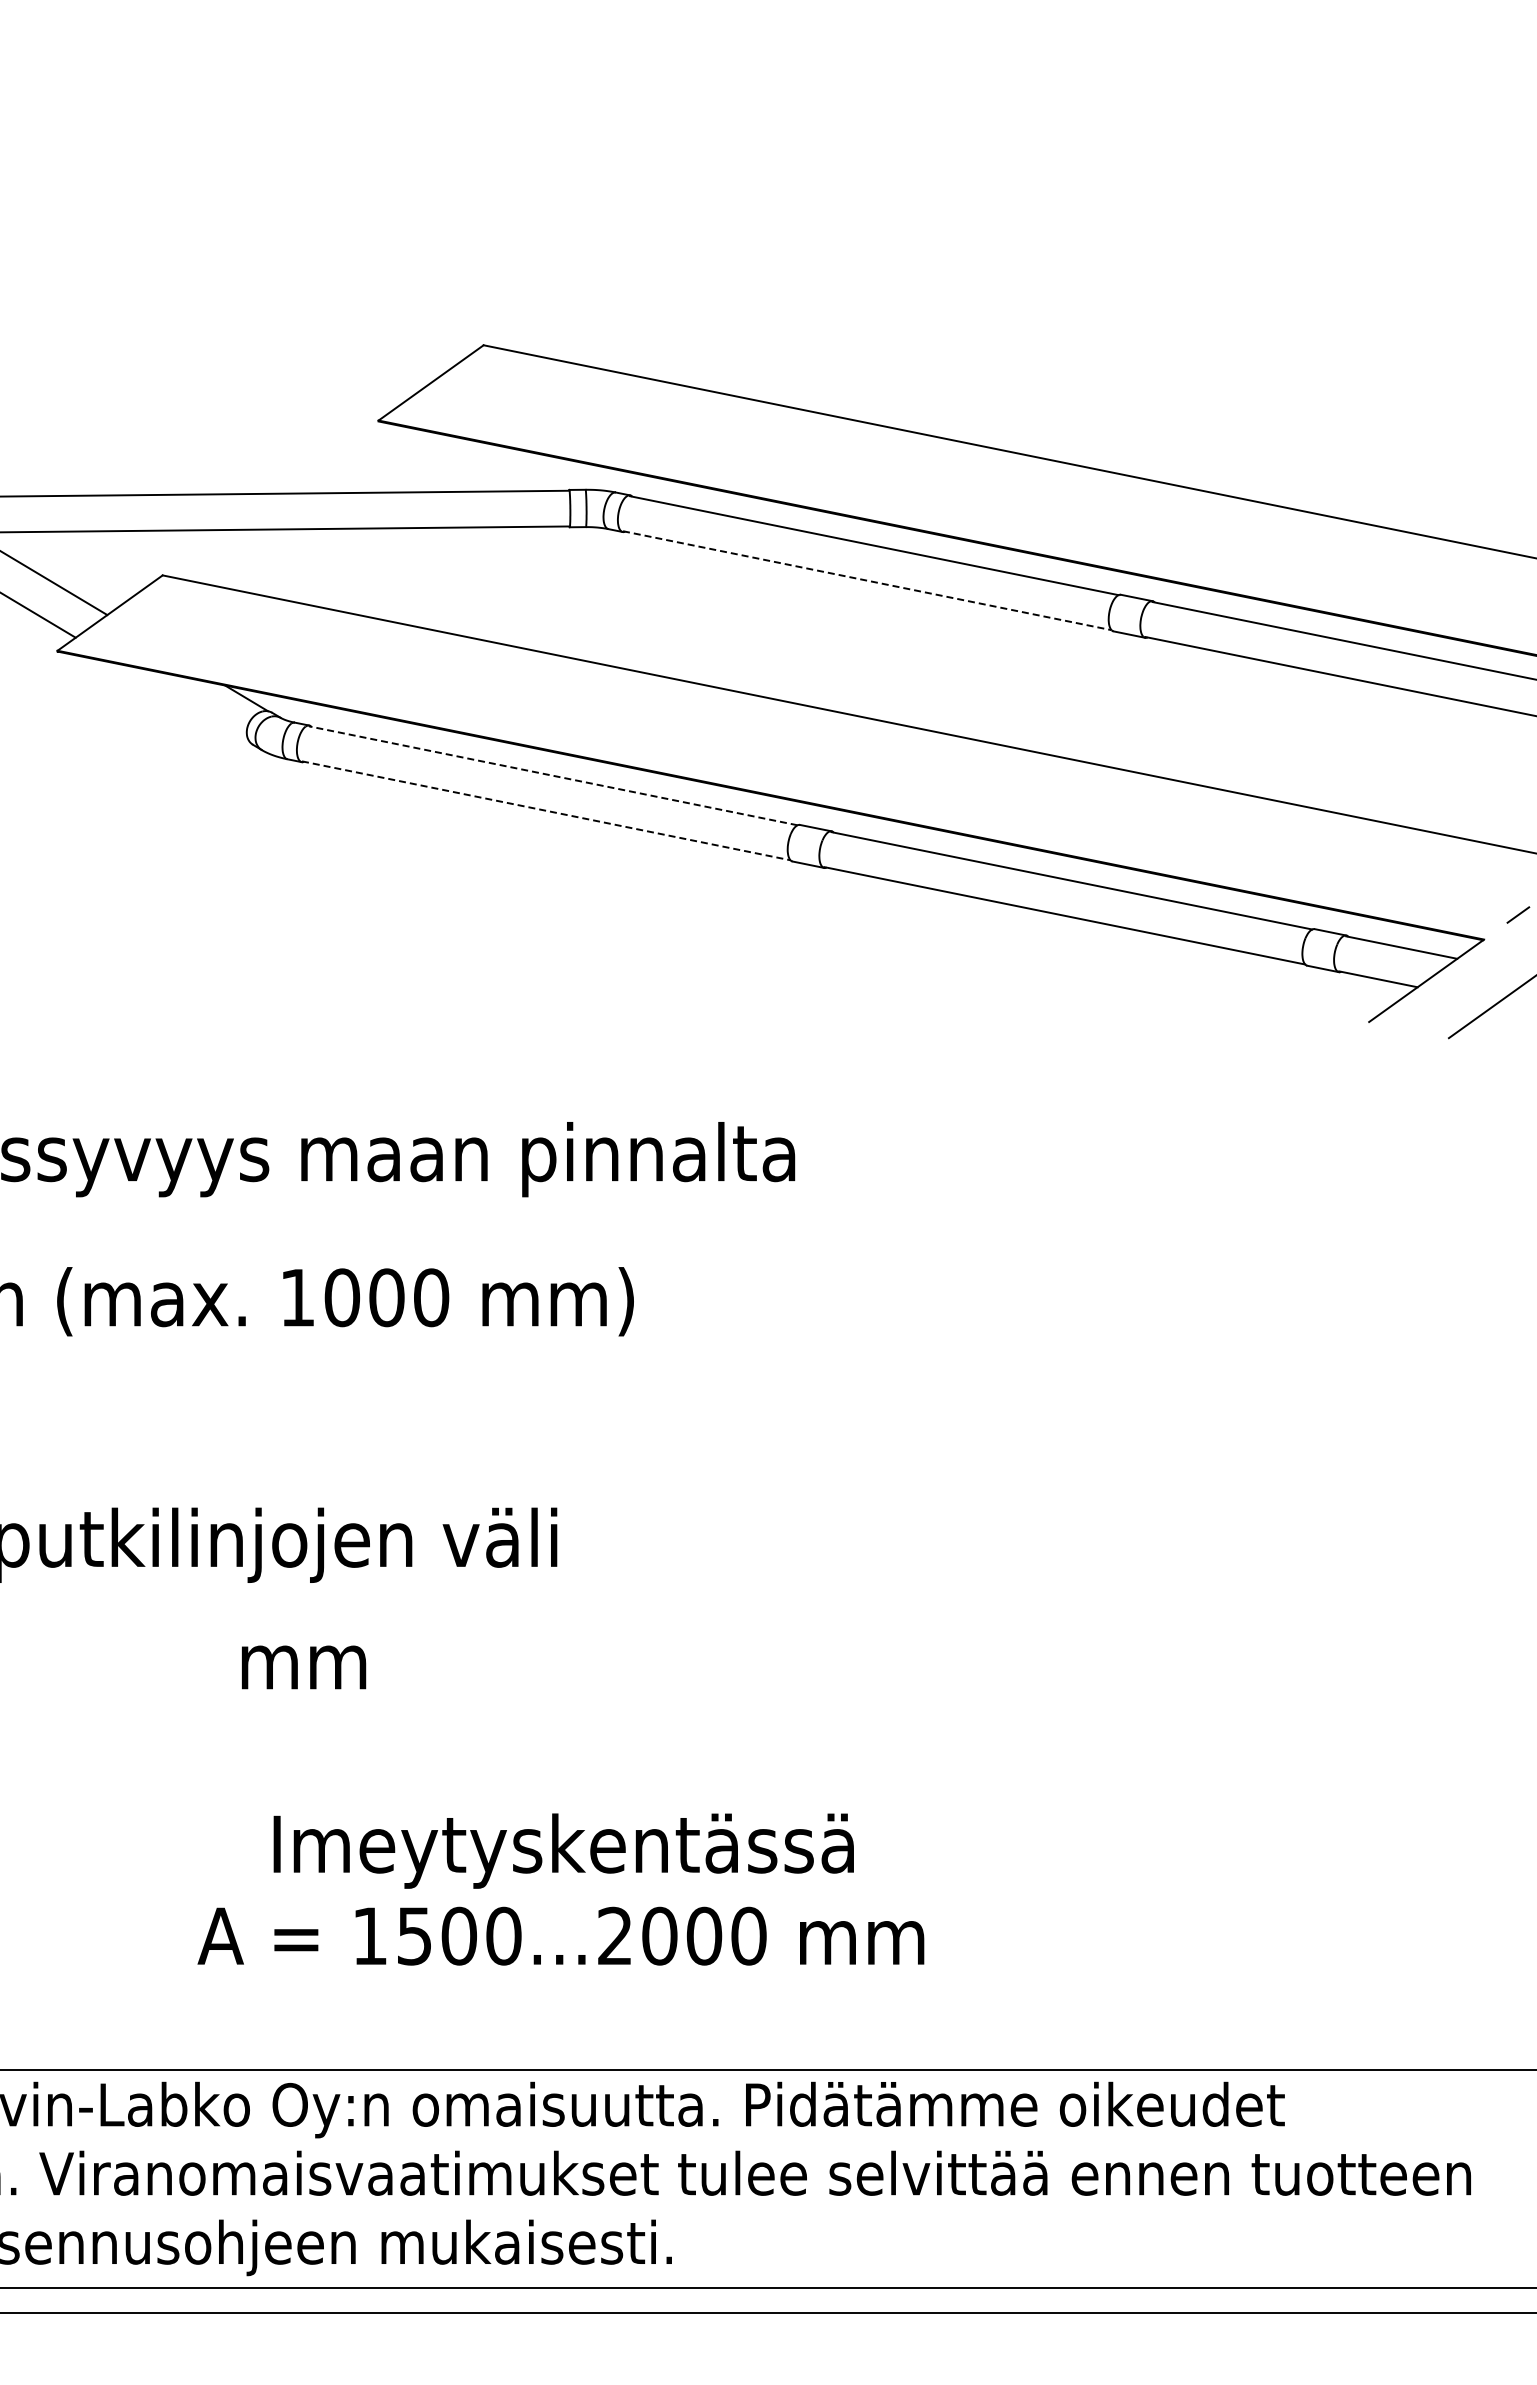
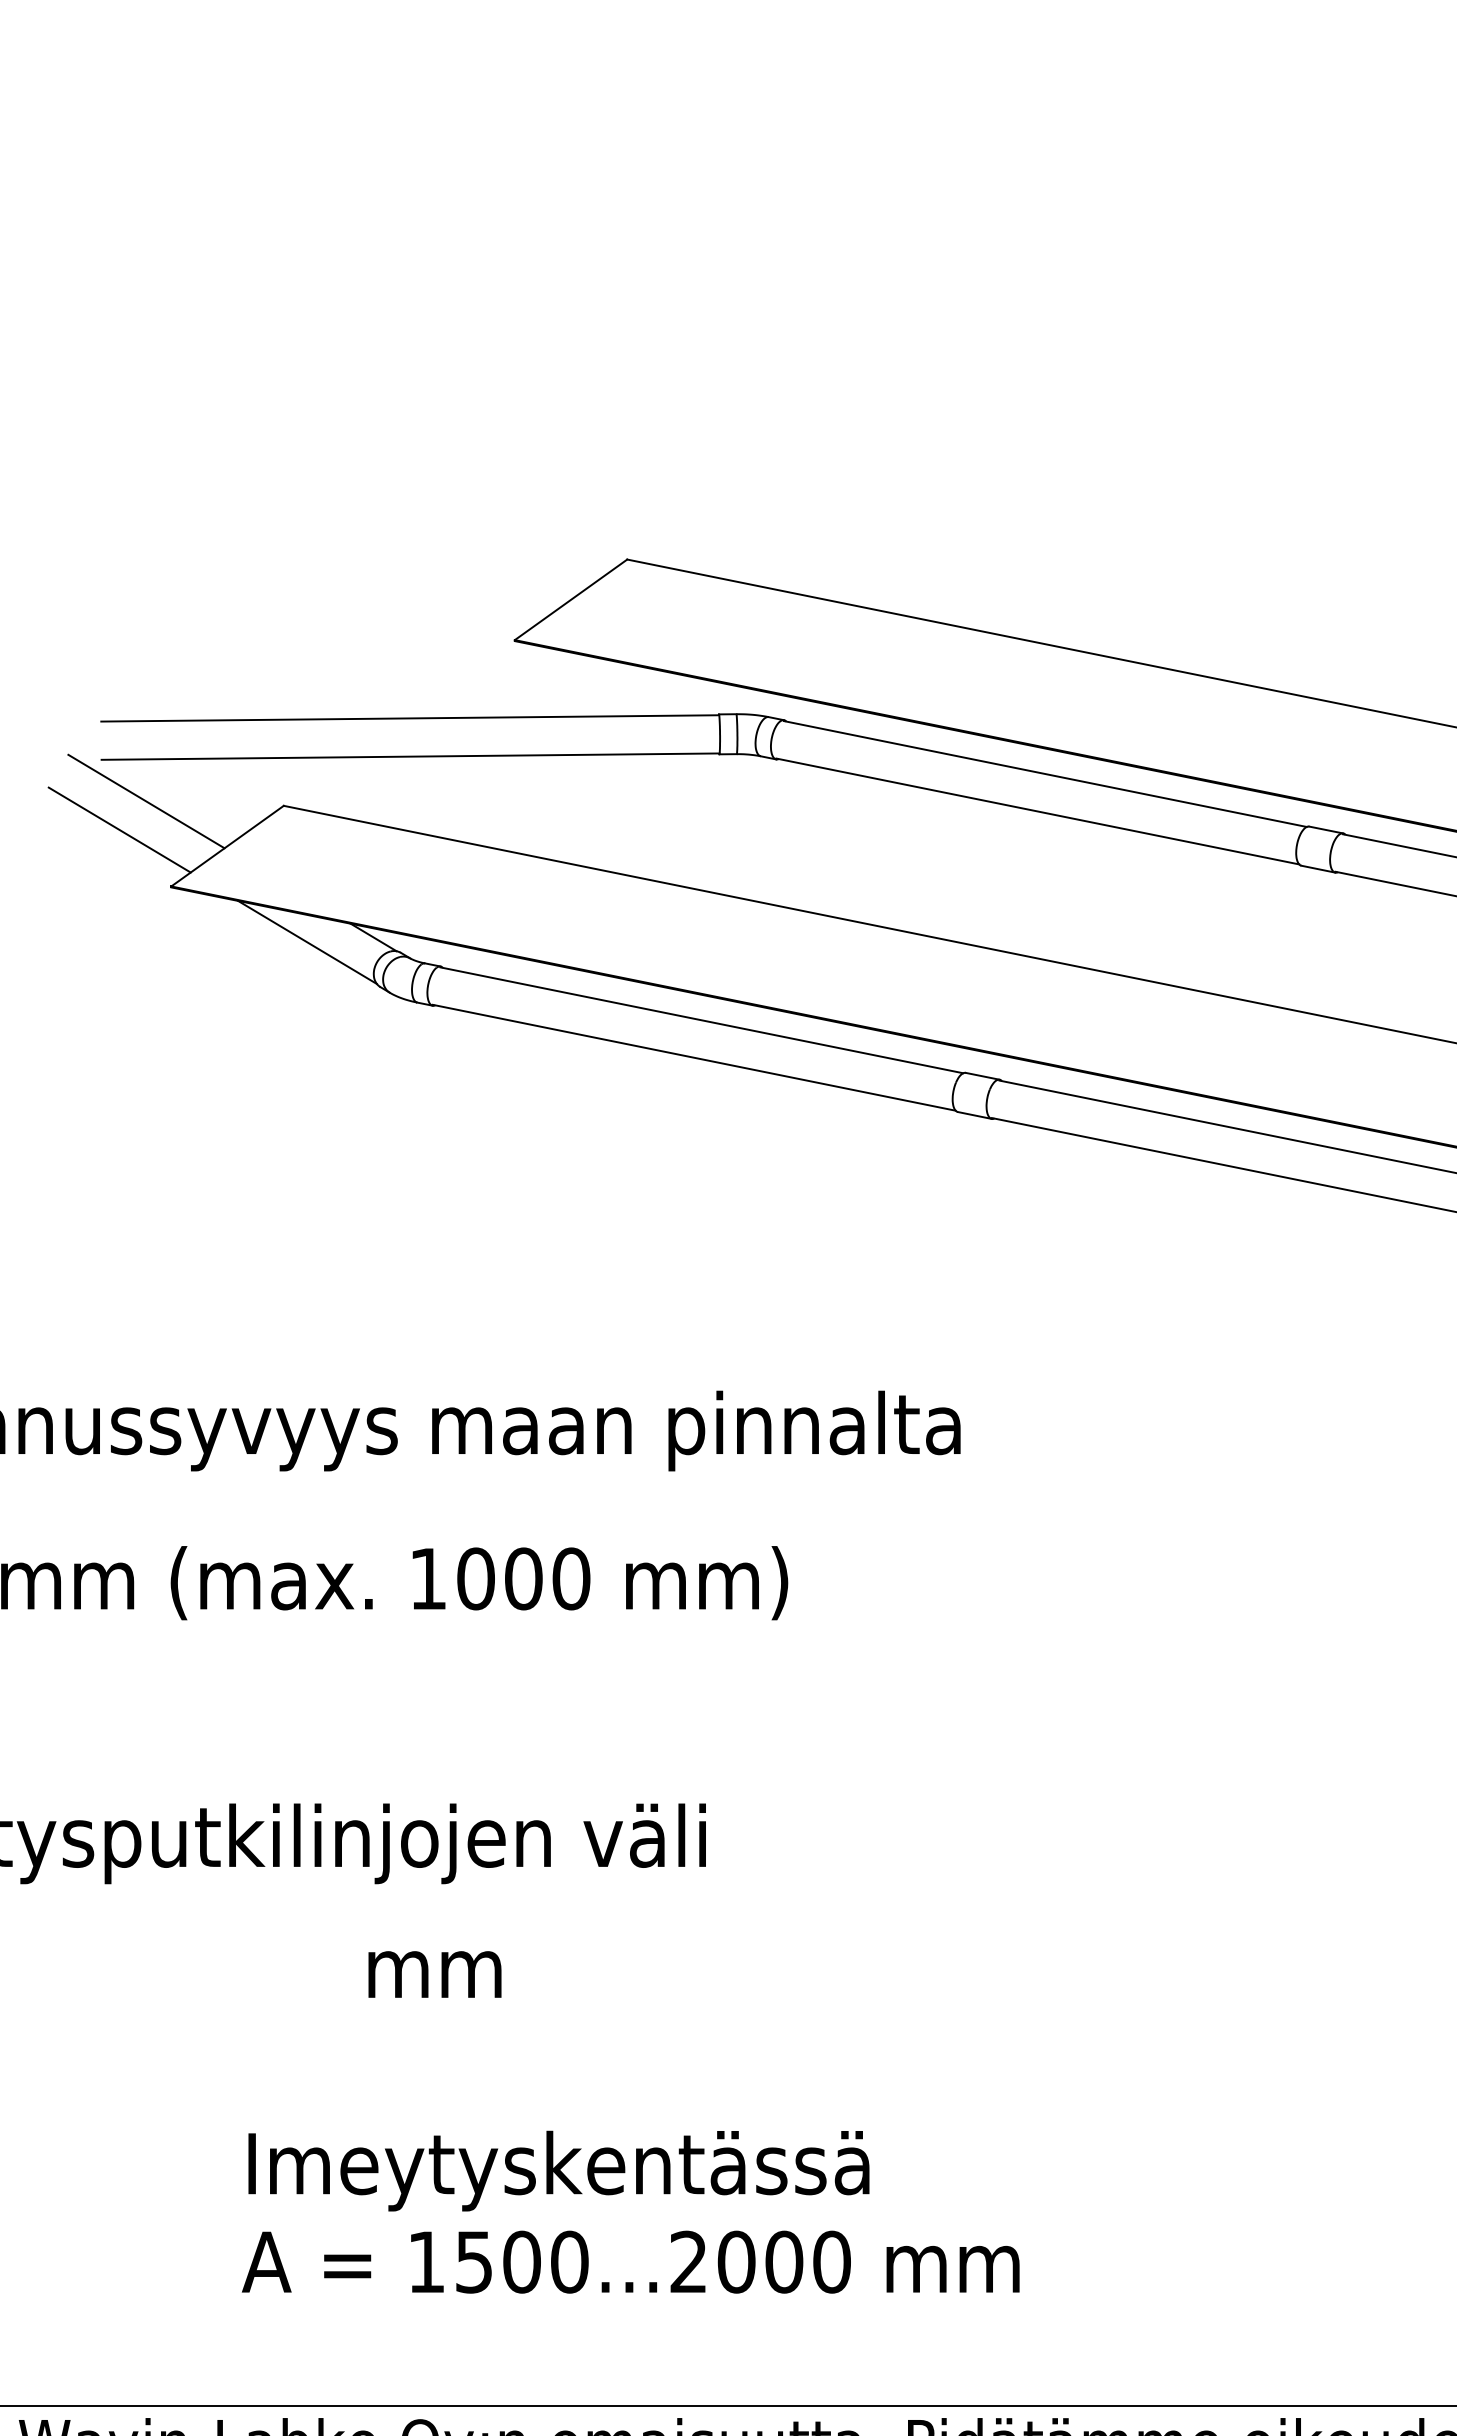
line: (867, 580) -> (1038, 811), dashed -> solid
line: (184, 702) -> (307, 941), added
line: (552, 775) -> (700, 1019), dashed -> solid
line: (546, 810) -> (694, 1057), dashed -> solid
text: (563, 1850) -> (558, 2170), moved
text: (560, 1935) -> (630, 2261), moved

